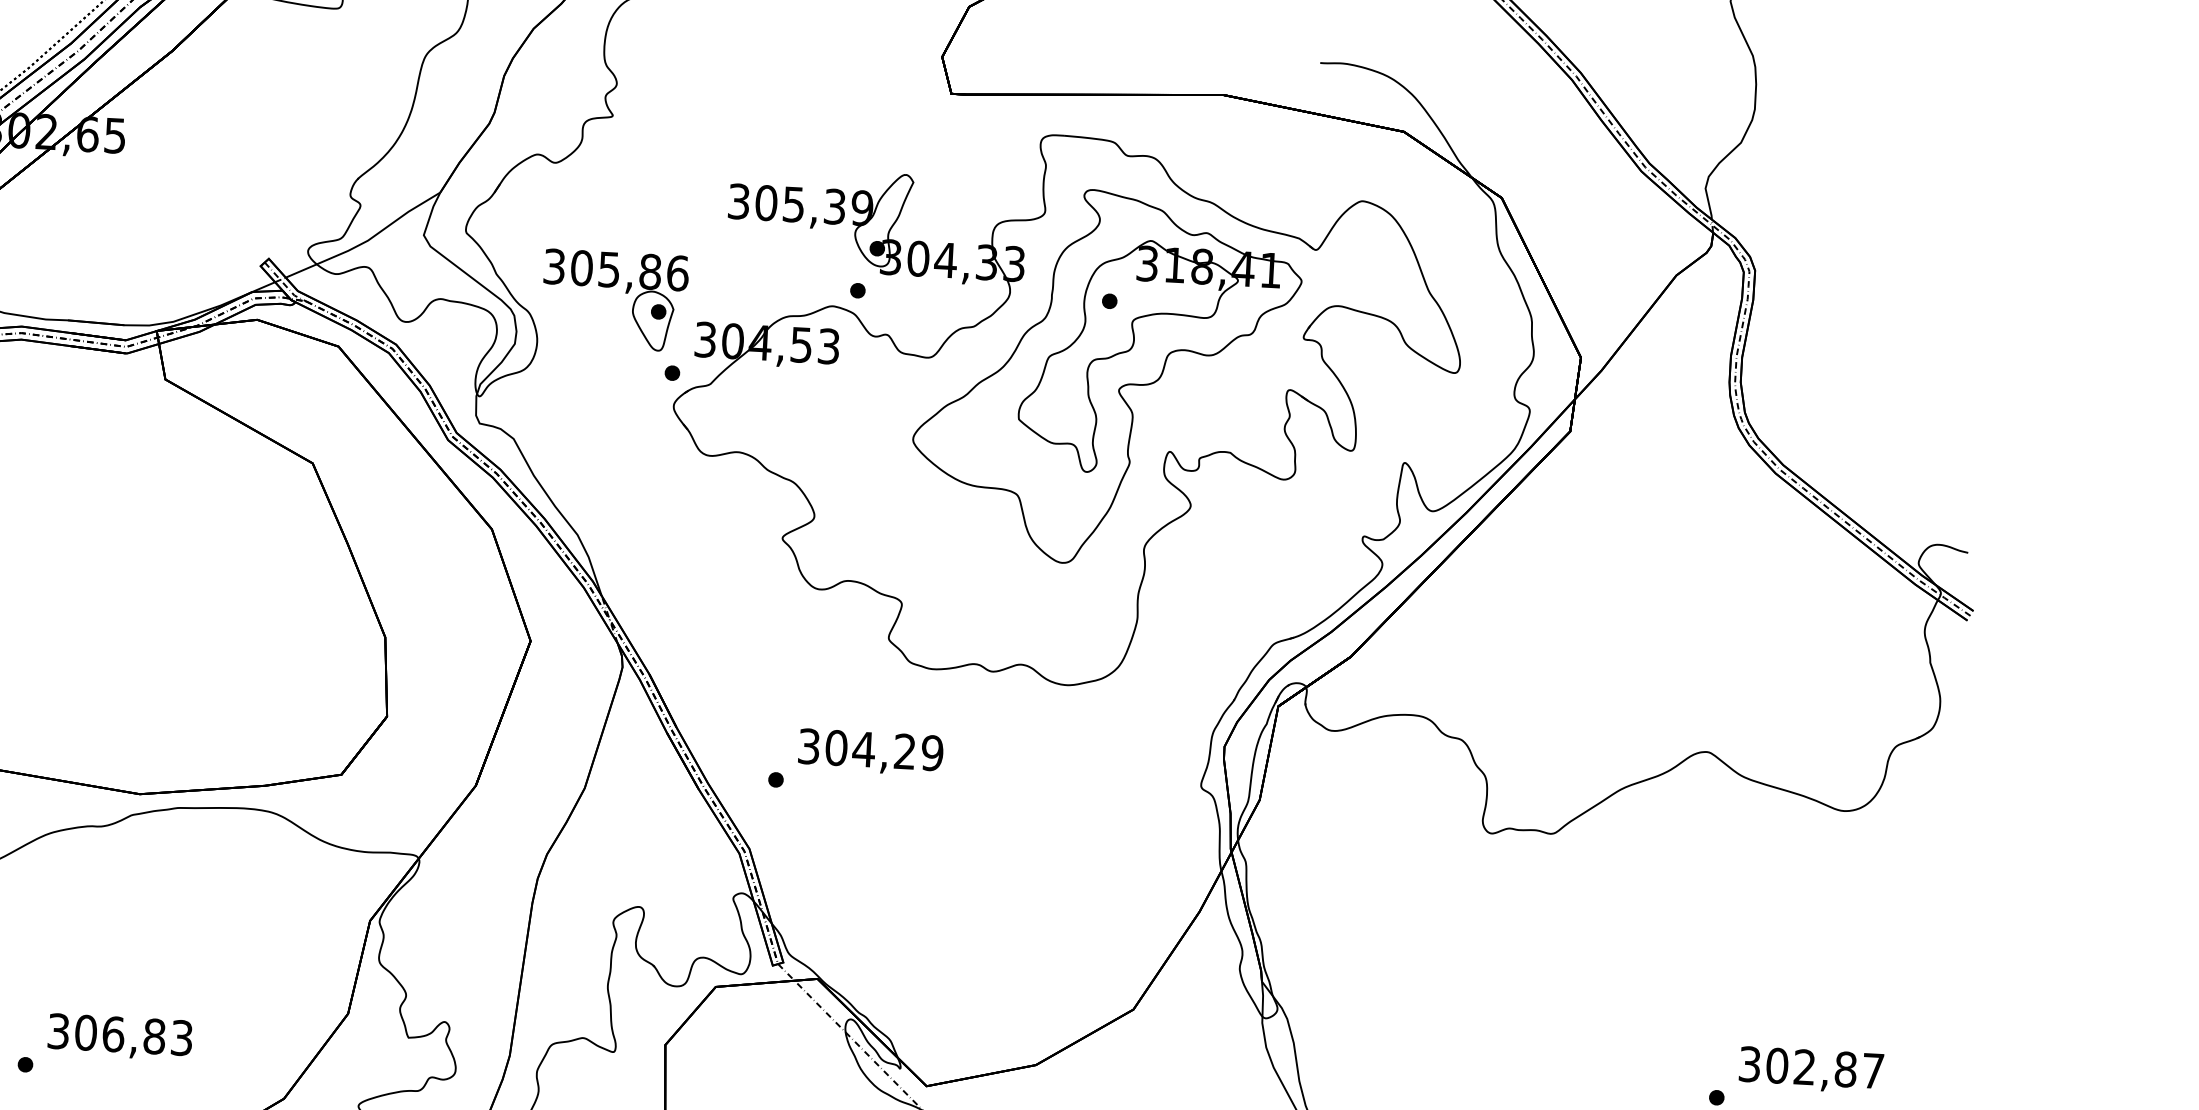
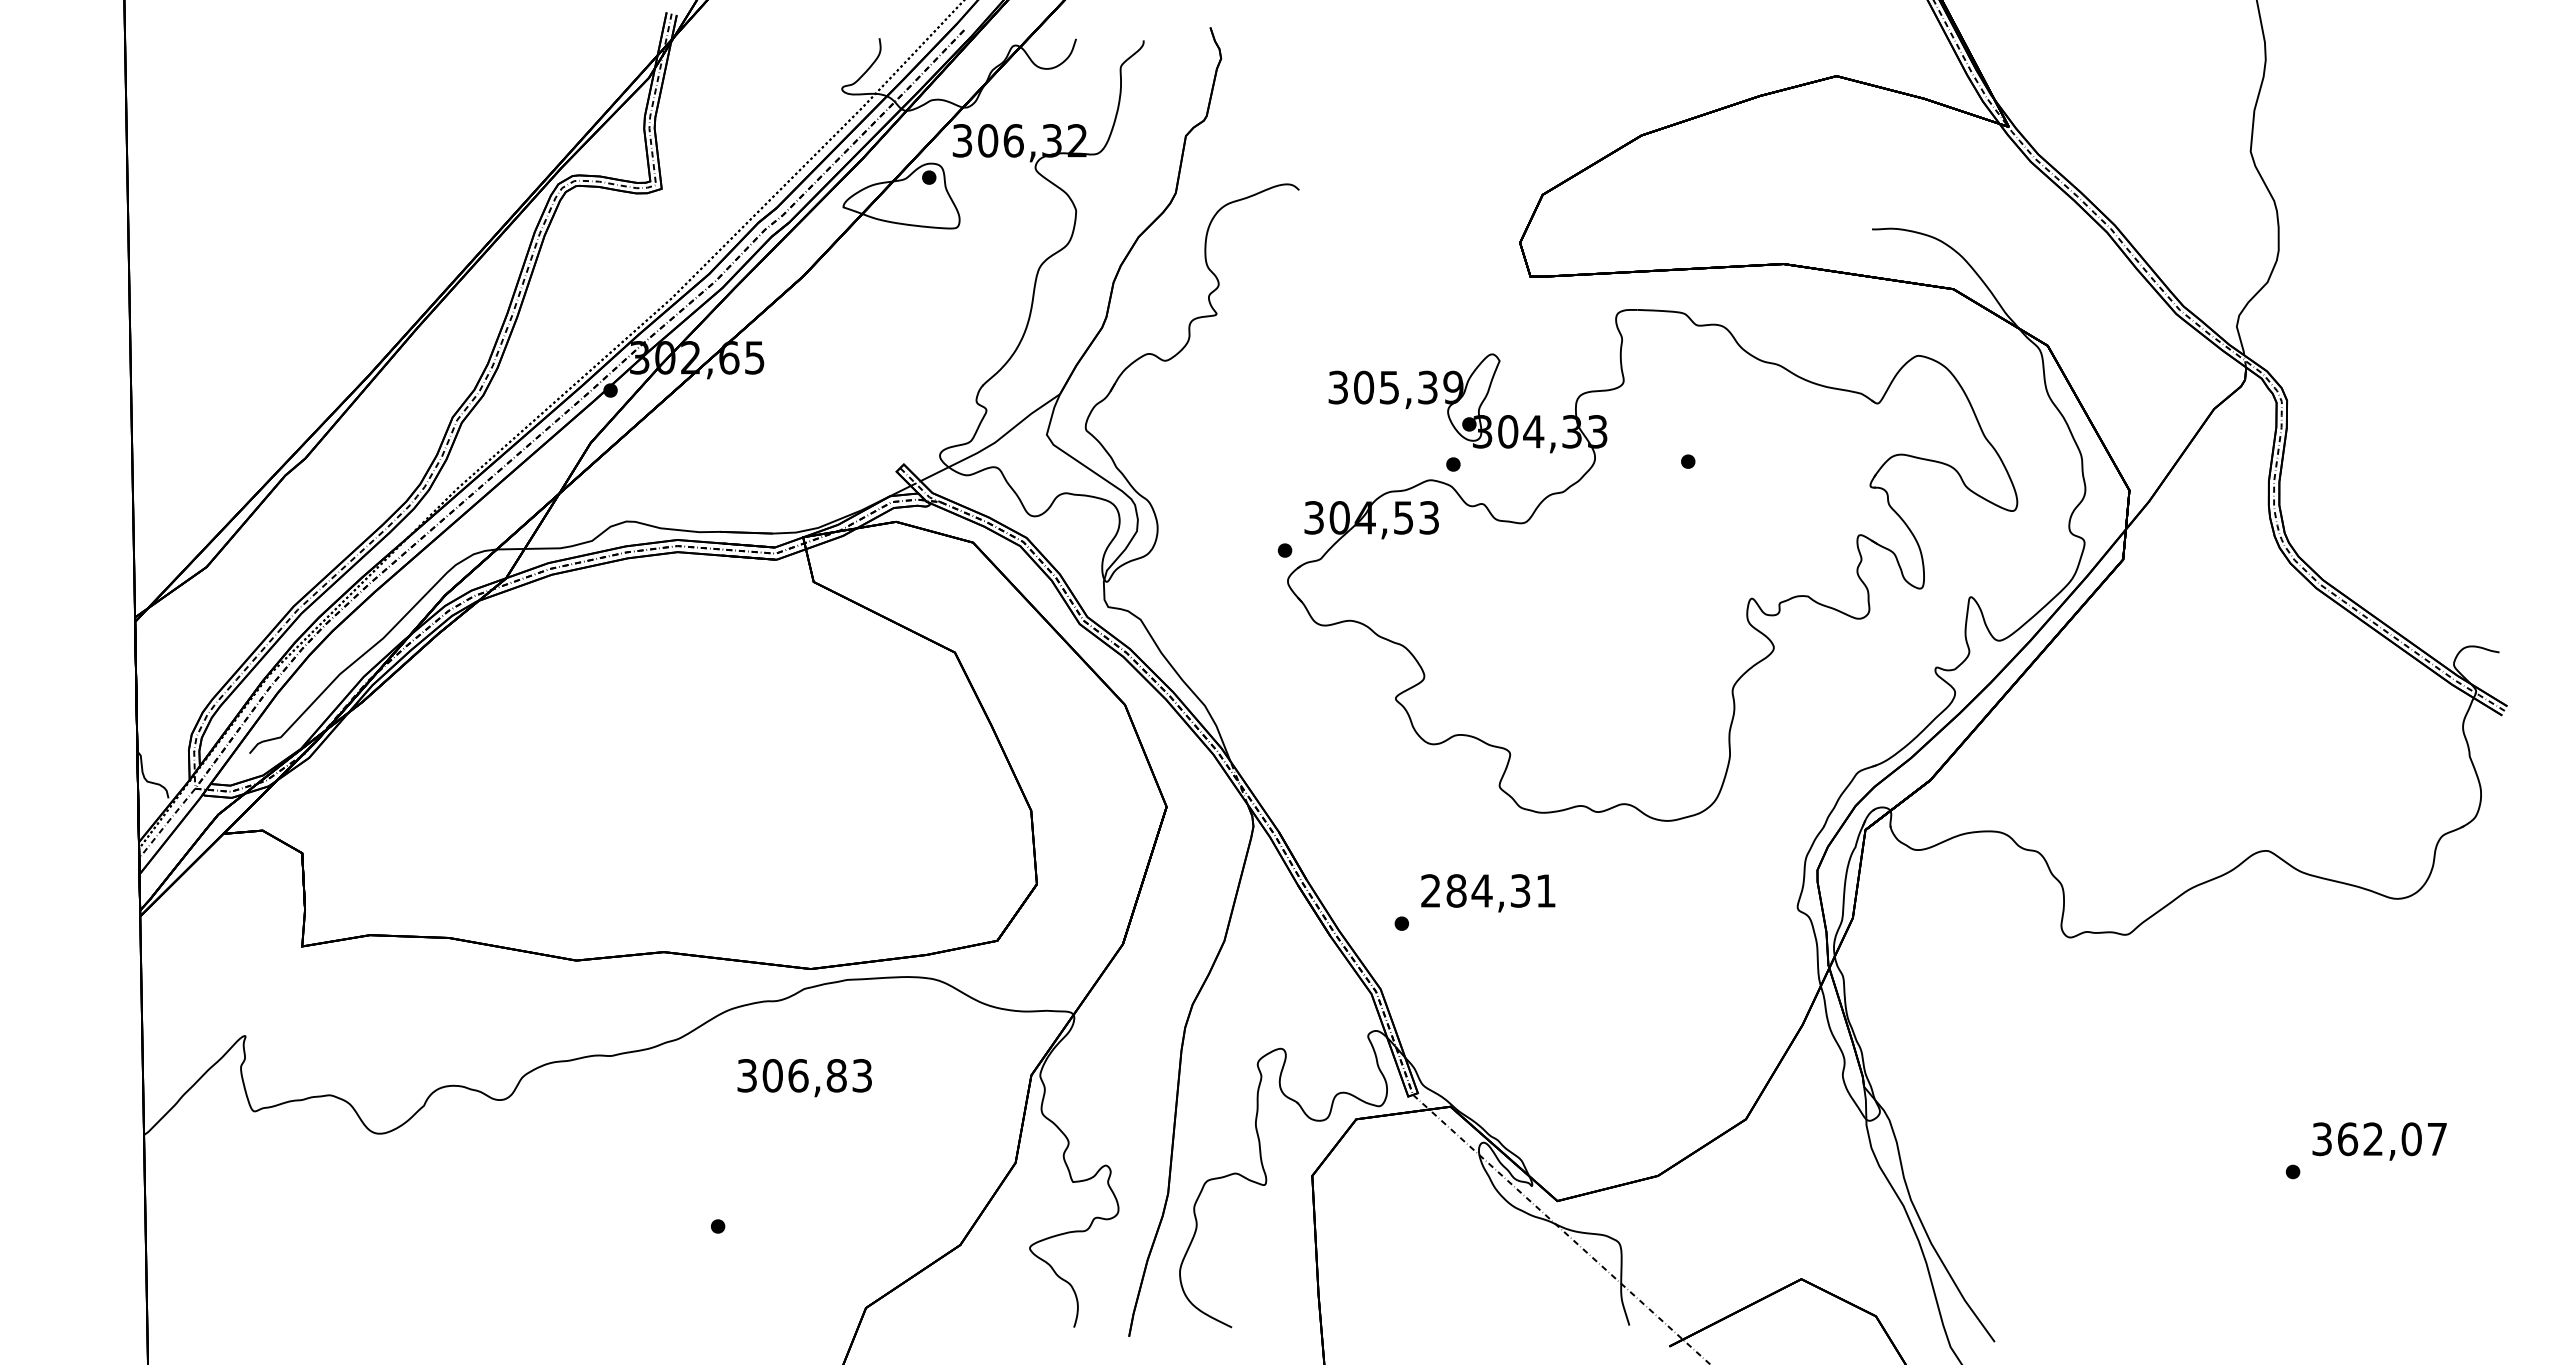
part: (625, 293) -> (1237, 478), removed
part: (1105, 378) -> (1688, 533), removed
text: (870, 749) -> (1488, 890), 304,29 -> 284,31
text: (119, 1037) -> (804, 1078), moved
text: (1811, 1066) -> (2379, 1138), 302,87 -> 362,07

